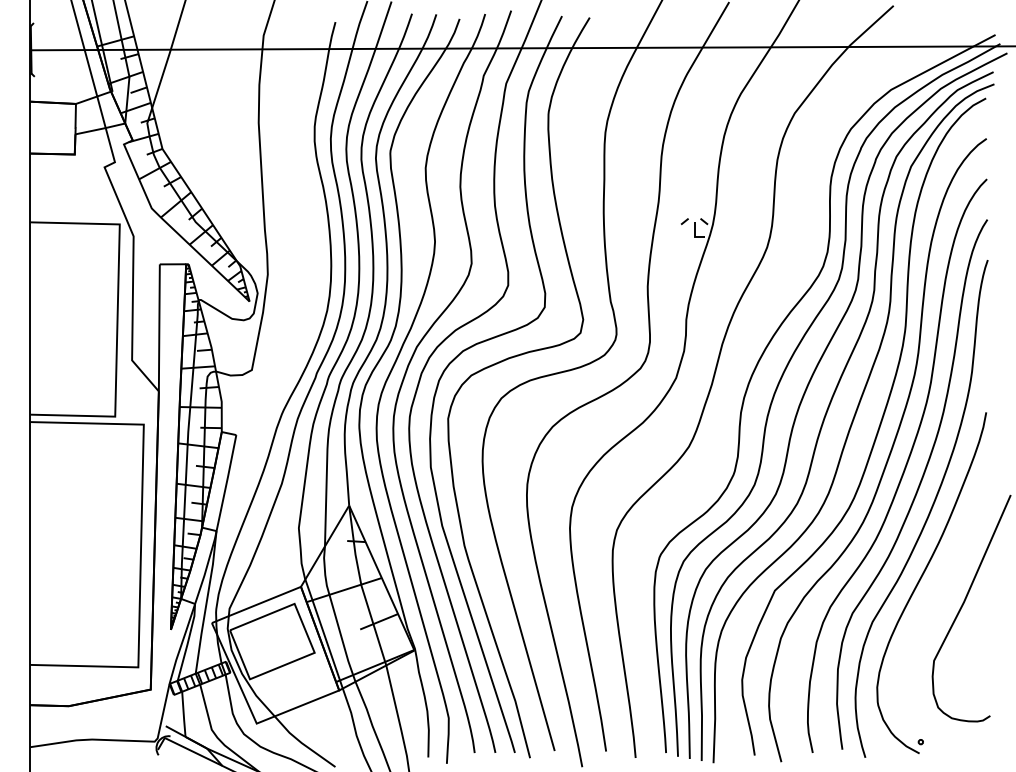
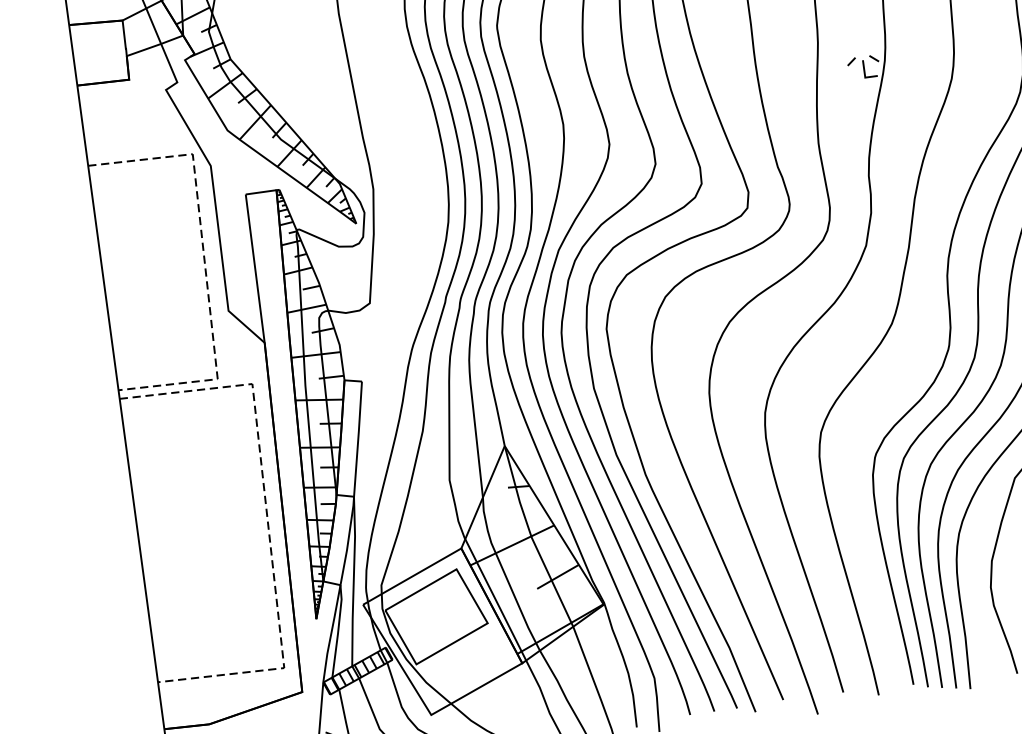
line: (117, 318) -> (204, 264), solid -> dashed
line: (141, 543) -> (268, 523), solid -> dashed

